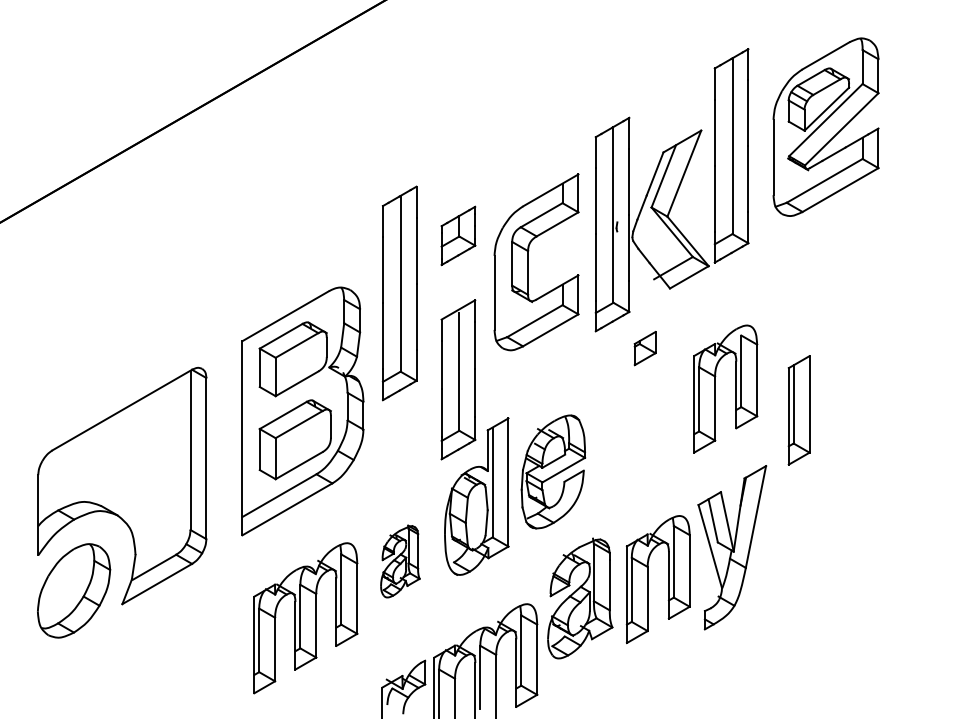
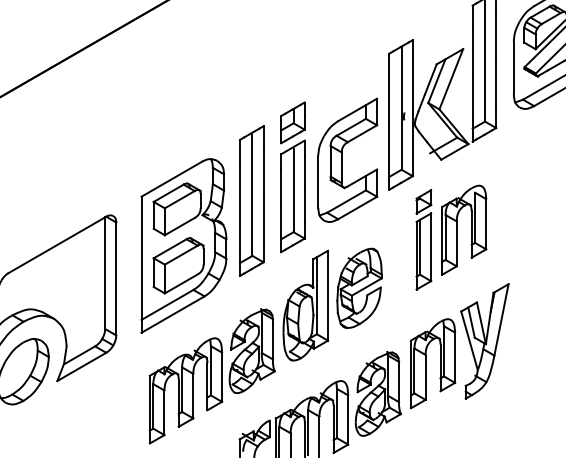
part: (528, 262) -> (342, 160), moved
part: (399, 293) -> (251, 201), moved
part: (458, 379) -> (293, 196), moved
part: (715, 388) -> (457, 229), moved
part: (798, 410) -> (423, 251), moved
part: (400, 561) -> (252, 351), size x1.67
part: (580, 598) -> (378, 393), moved

